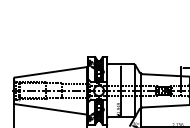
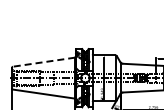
line: (50, 72) -> (43, 62), solid -> dashed

